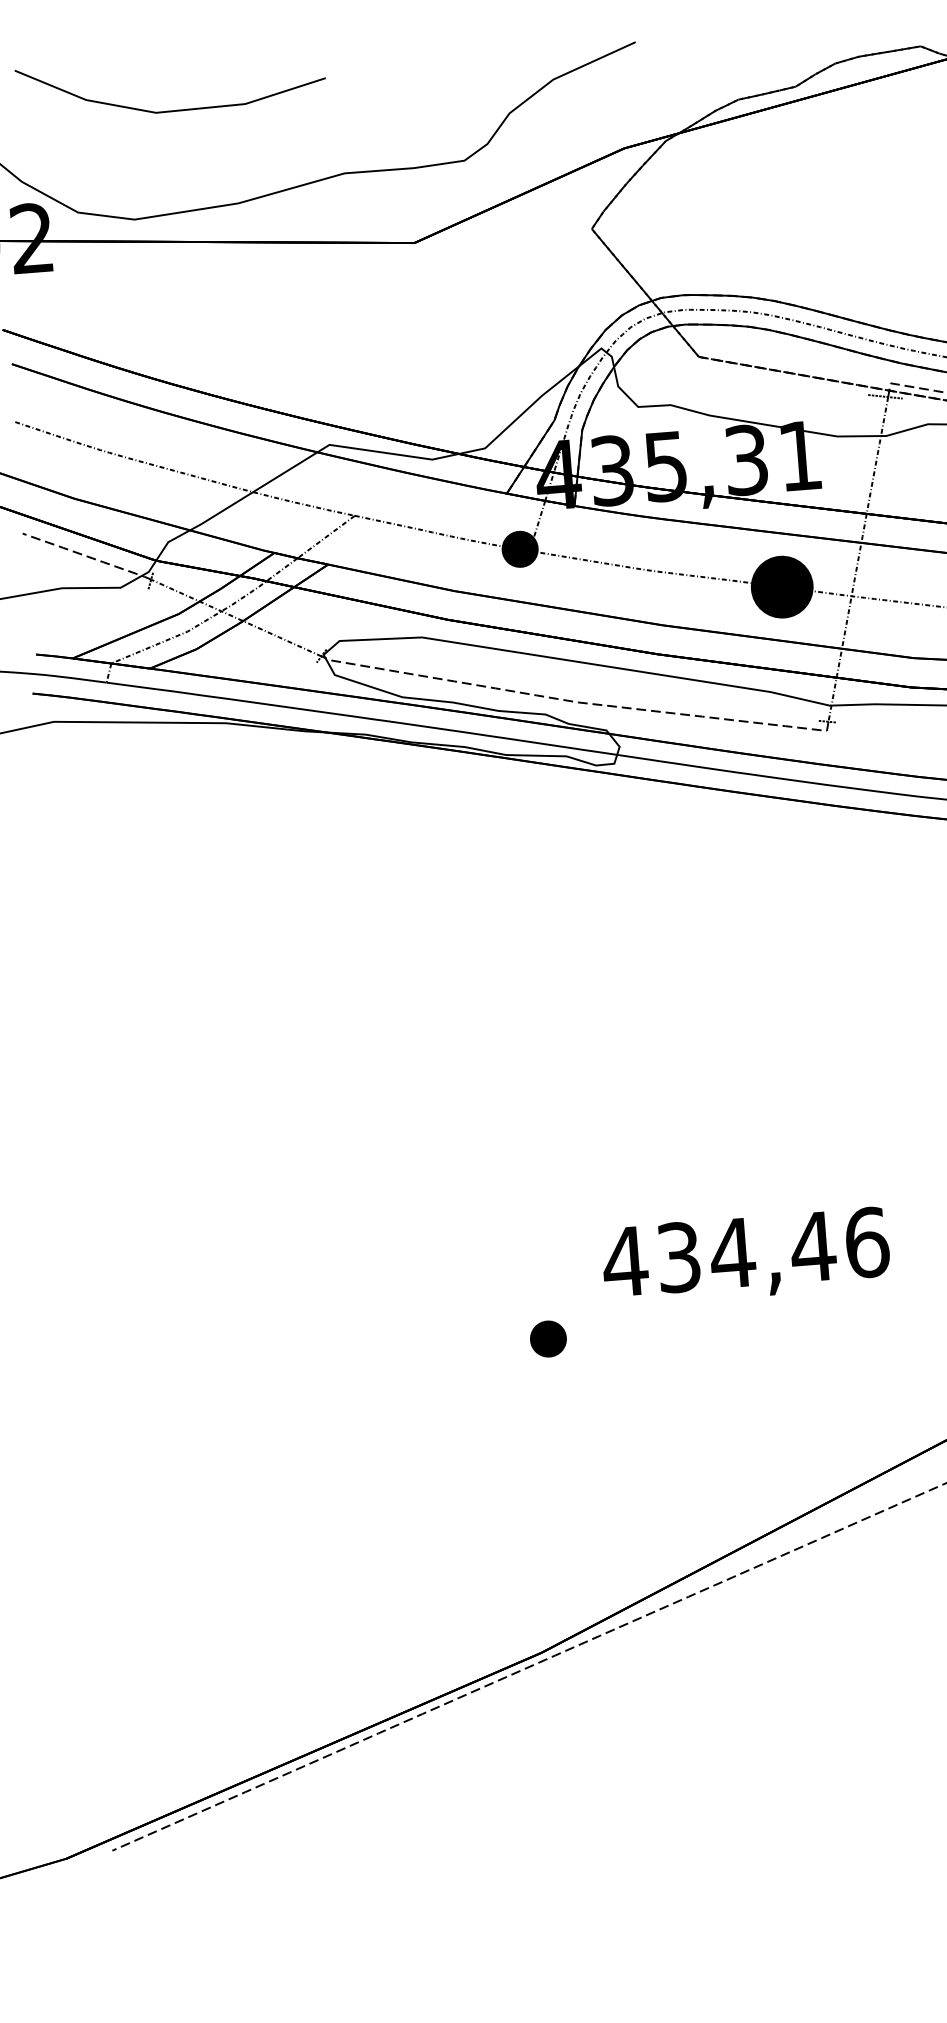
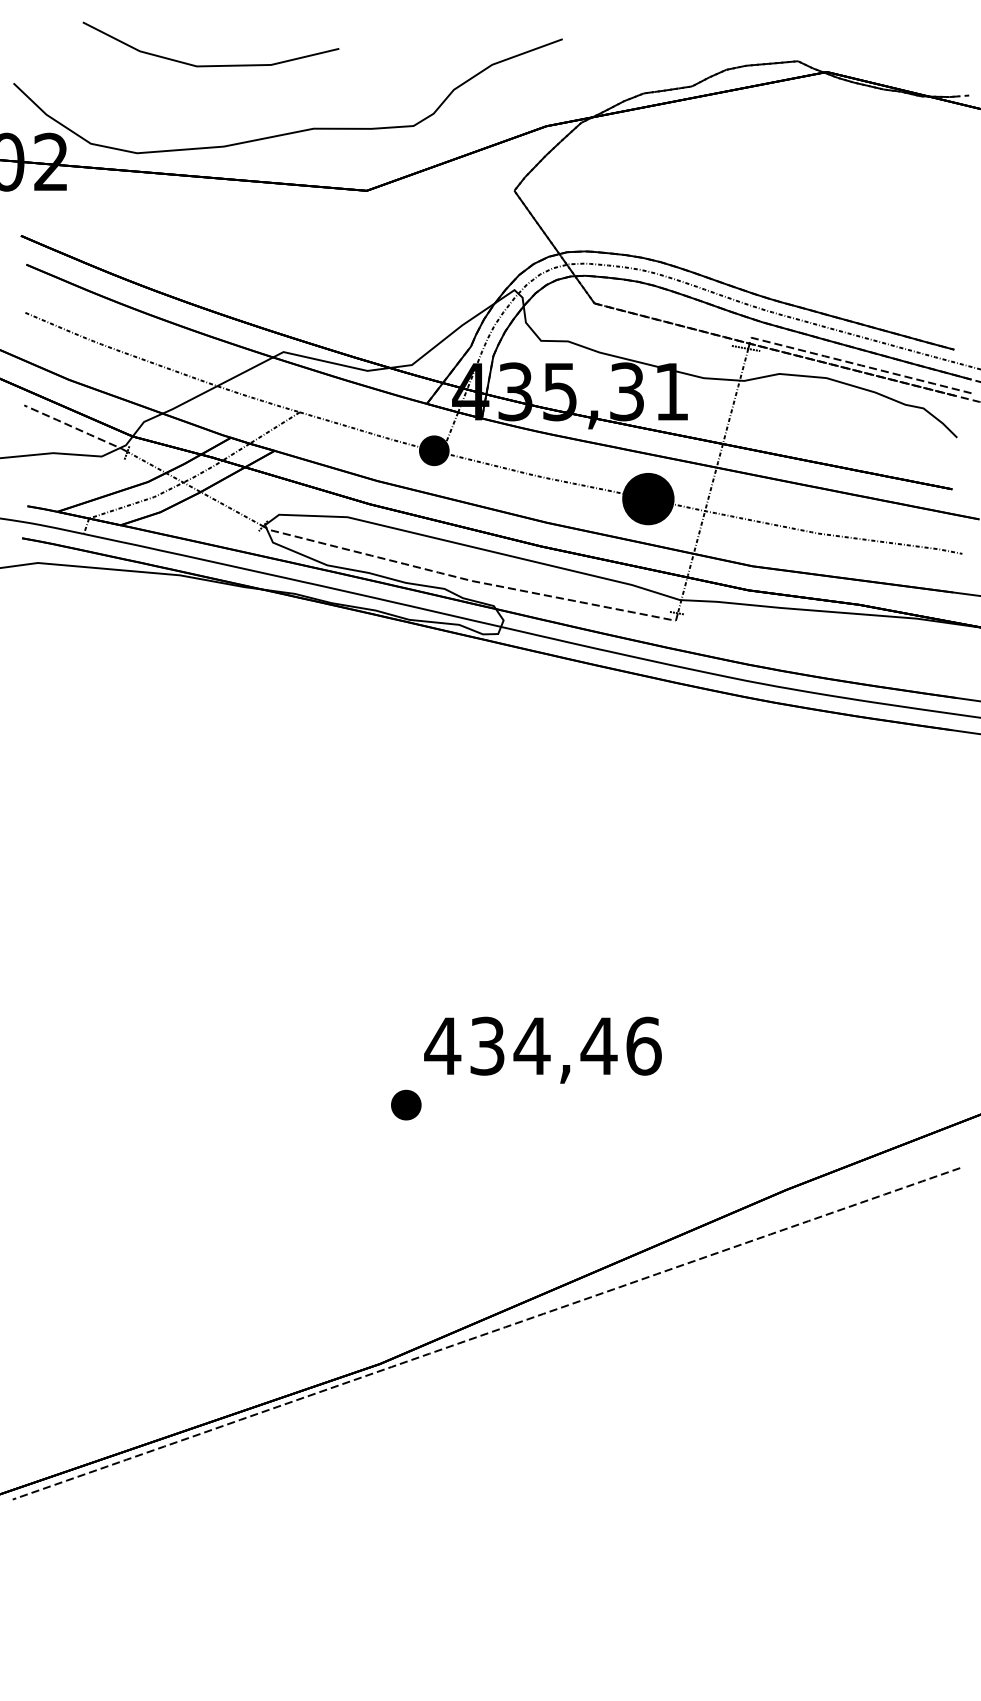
part: (172, 110) -> (210, 65), moved
text: (745, 1256) -> (542, 1049), moved

